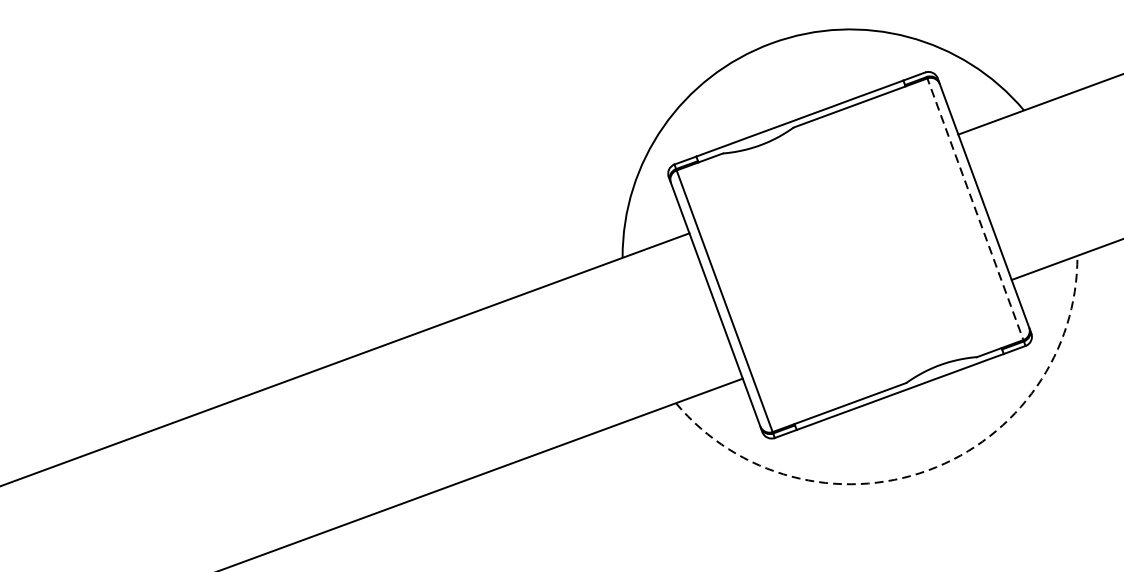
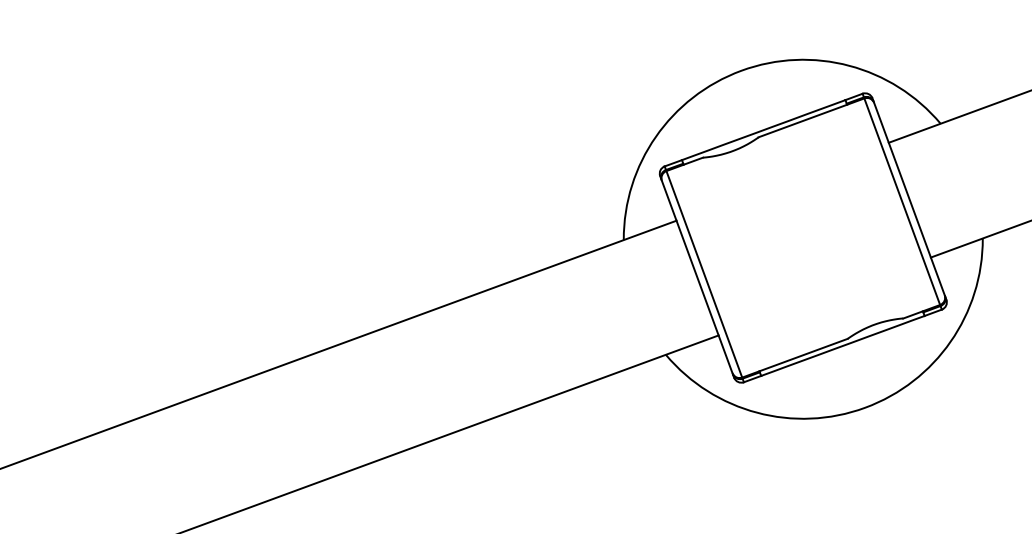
line: (975, 208) -> (902, 201), dashed -> solid
arc: (928, 469) -> (865, 407), dashed -> solid

